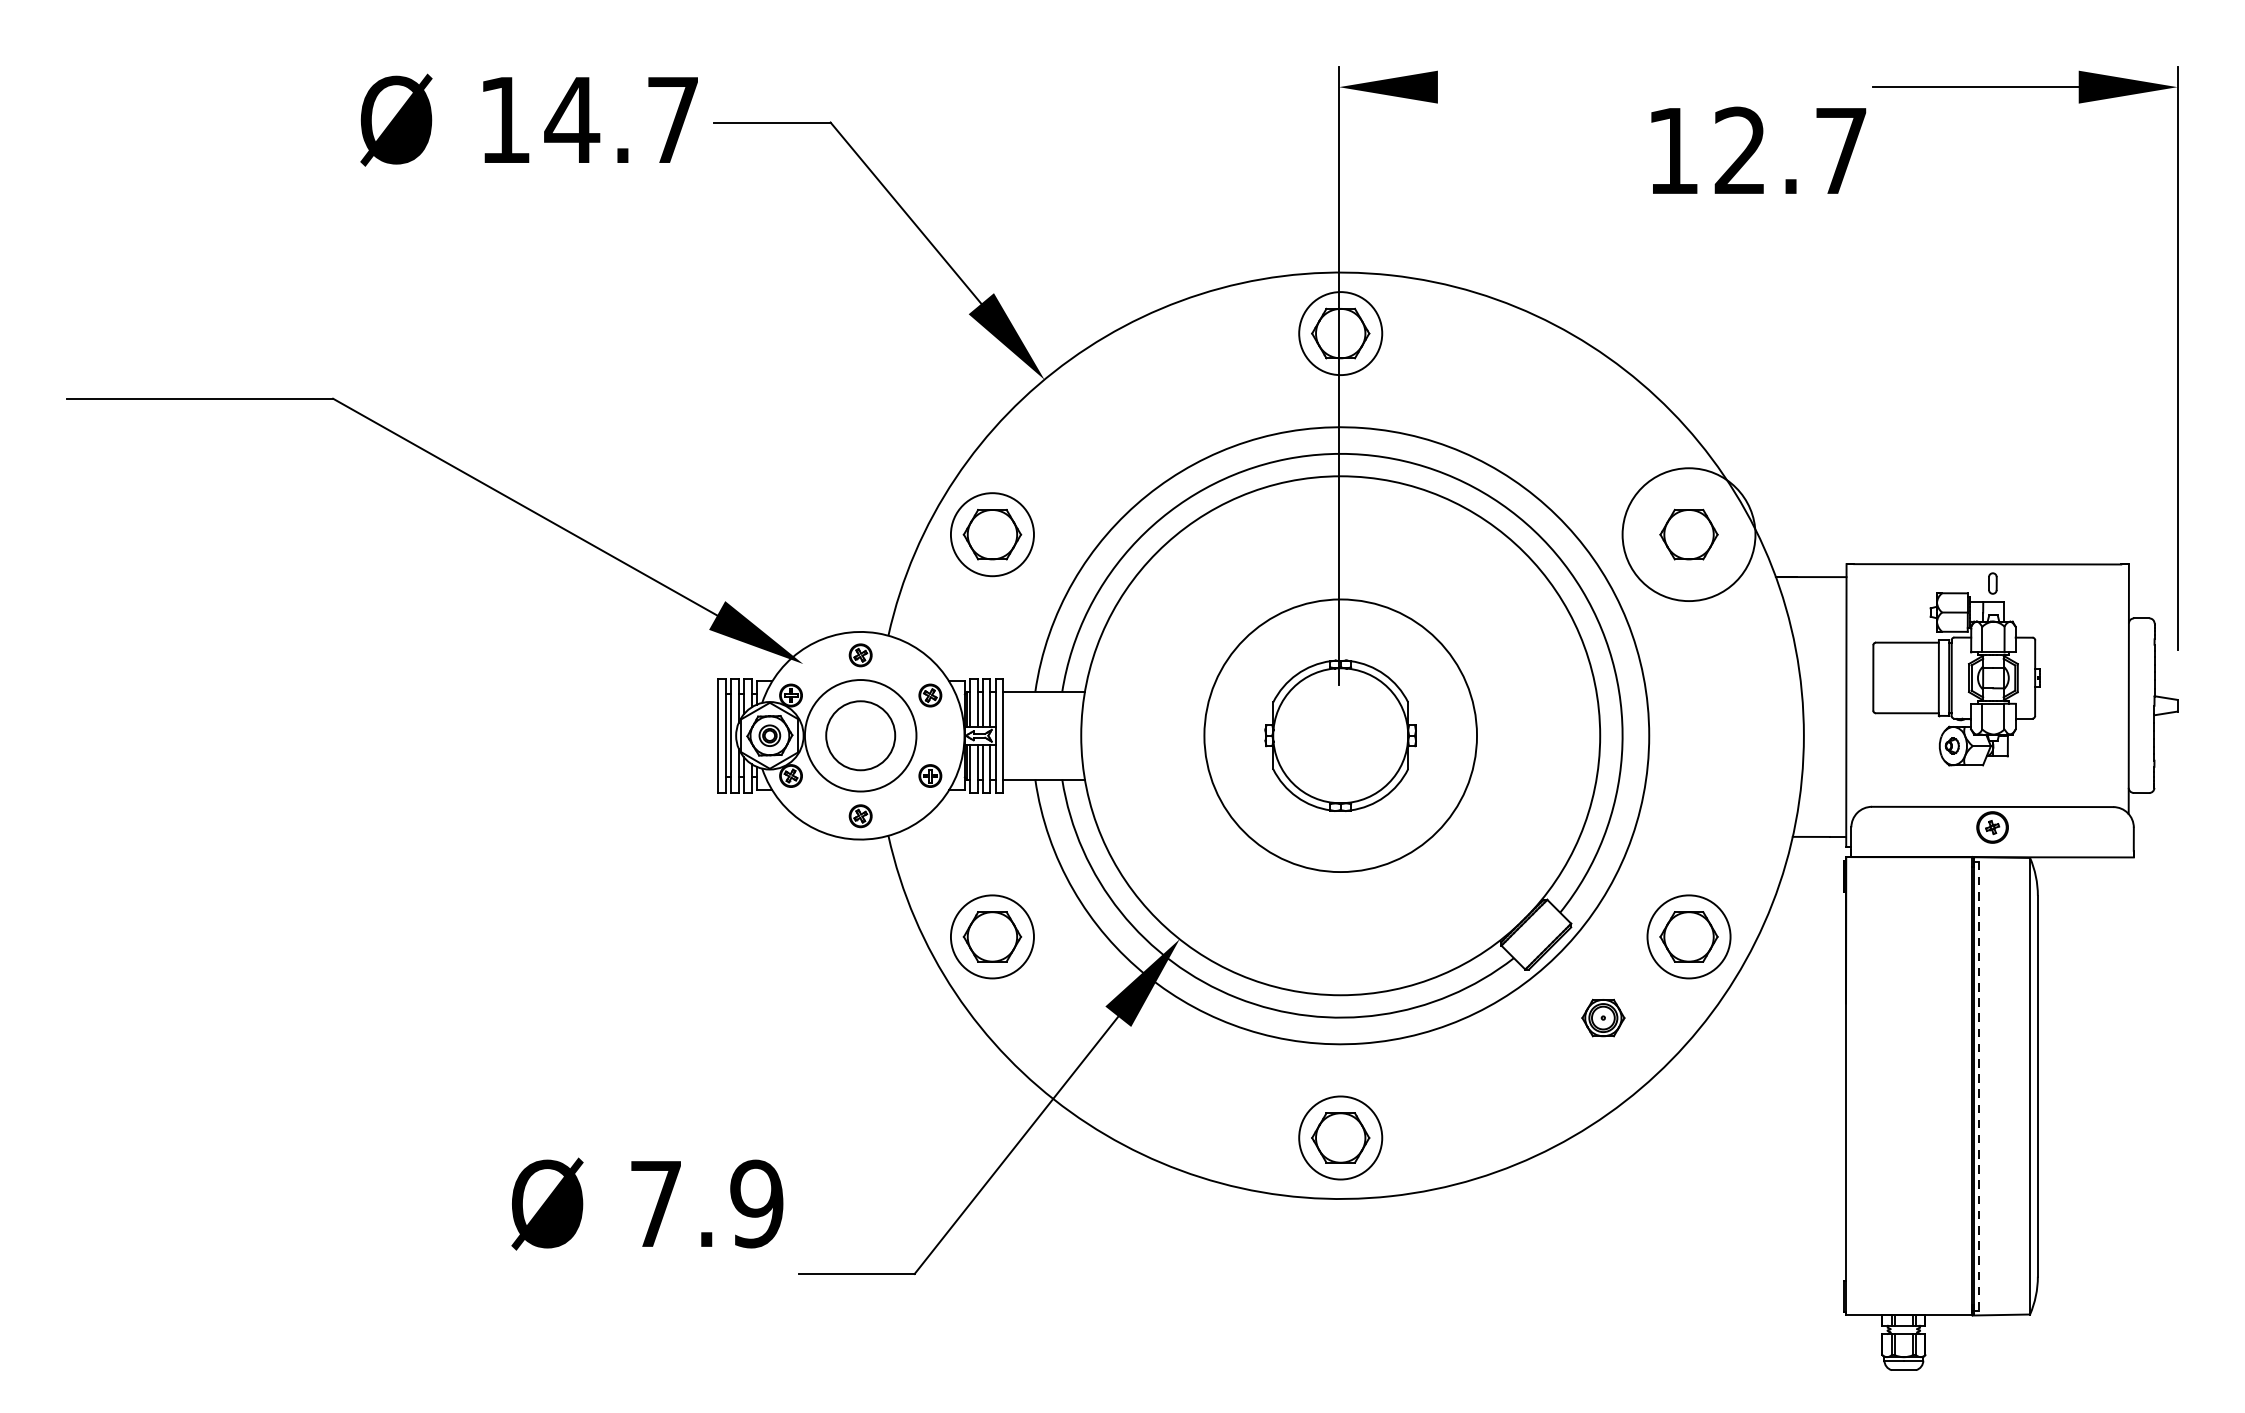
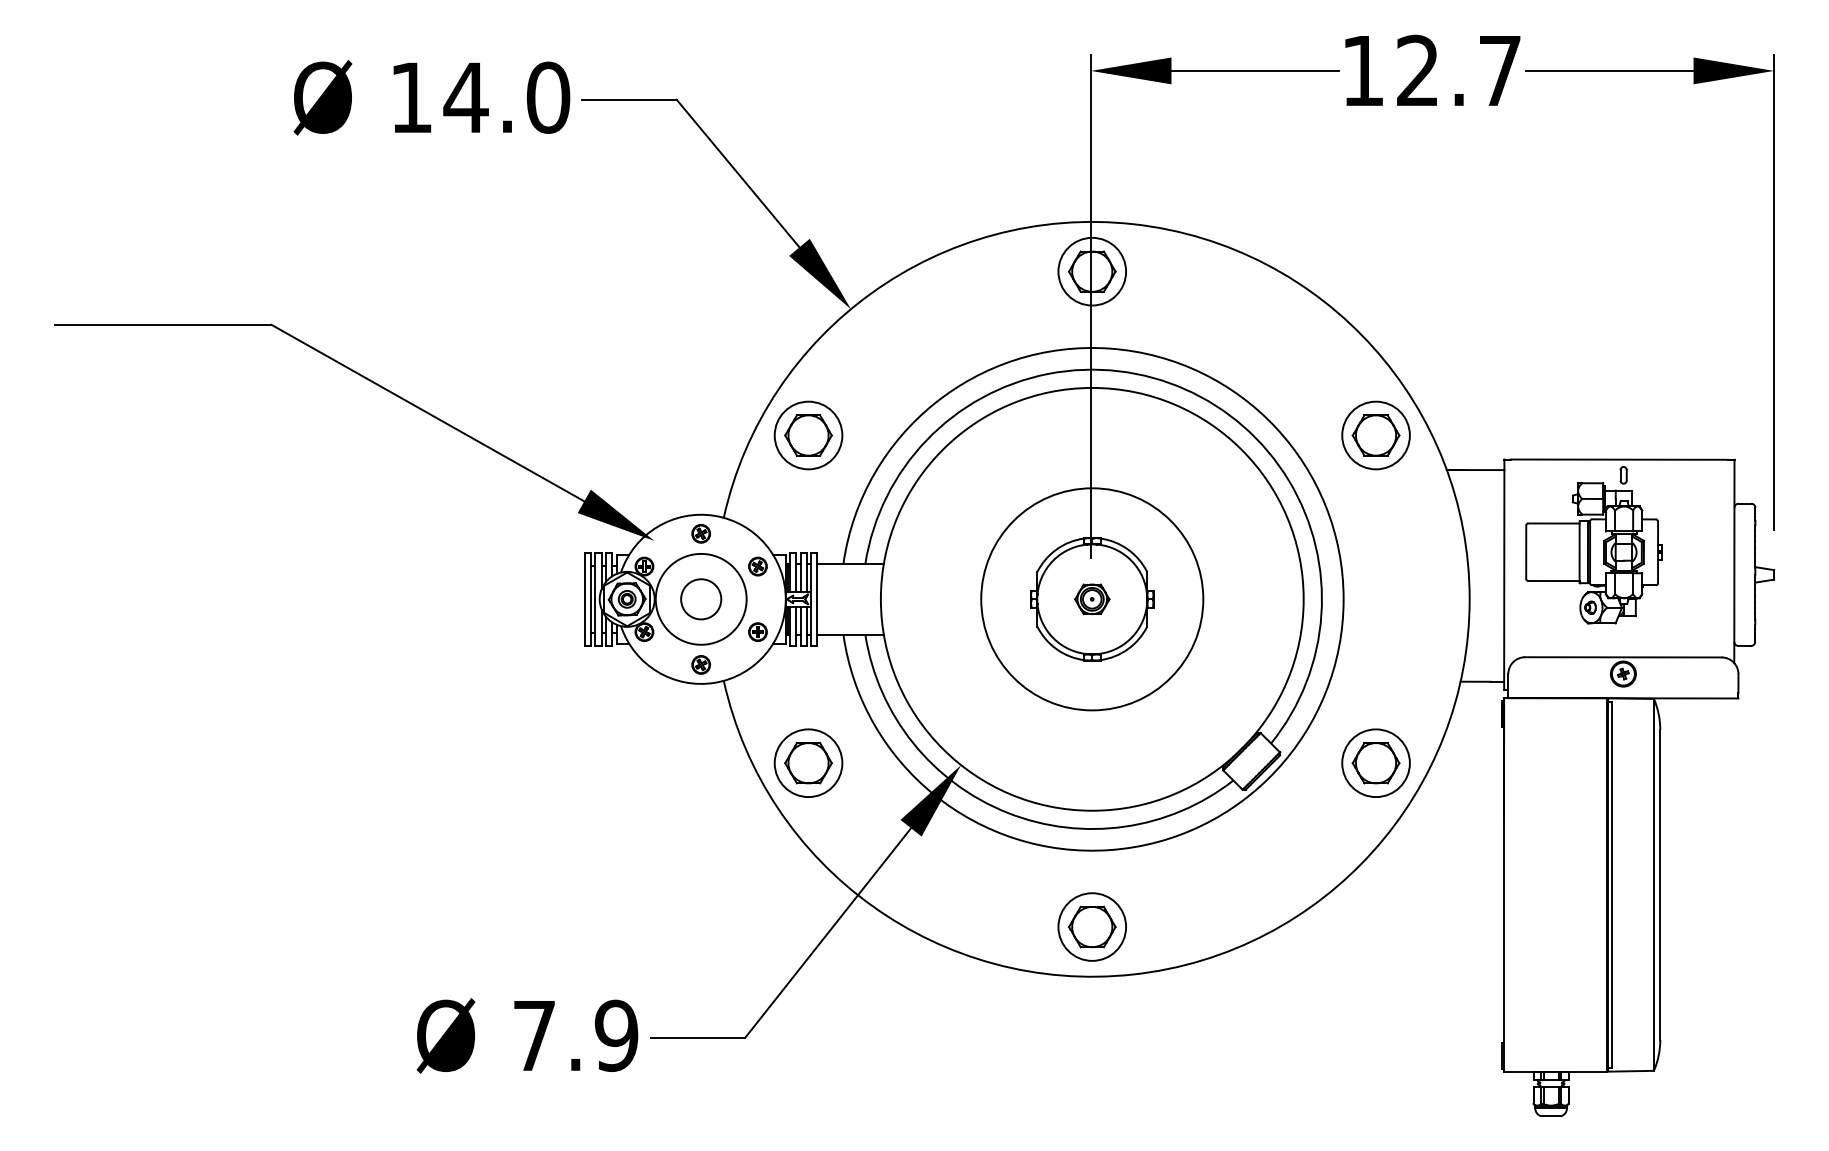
line: (1539, 86) -> (1254, 70), added
text: (673, 119) -> (548, 97), 14.7 -> 14.0
text: (1758, 149) -> (1432, 69), moved
circle: (1688, 534) -> (1375, 435), size x0.62
circle: (861, 735) -> (701, 599), size x0.71
part: (1603, 1018) -> (1092, 599), moved
line: (1979, 1086) -> (1612, 885), dashed -> solid
text: (647, 1203) -> (527, 1035), moved

